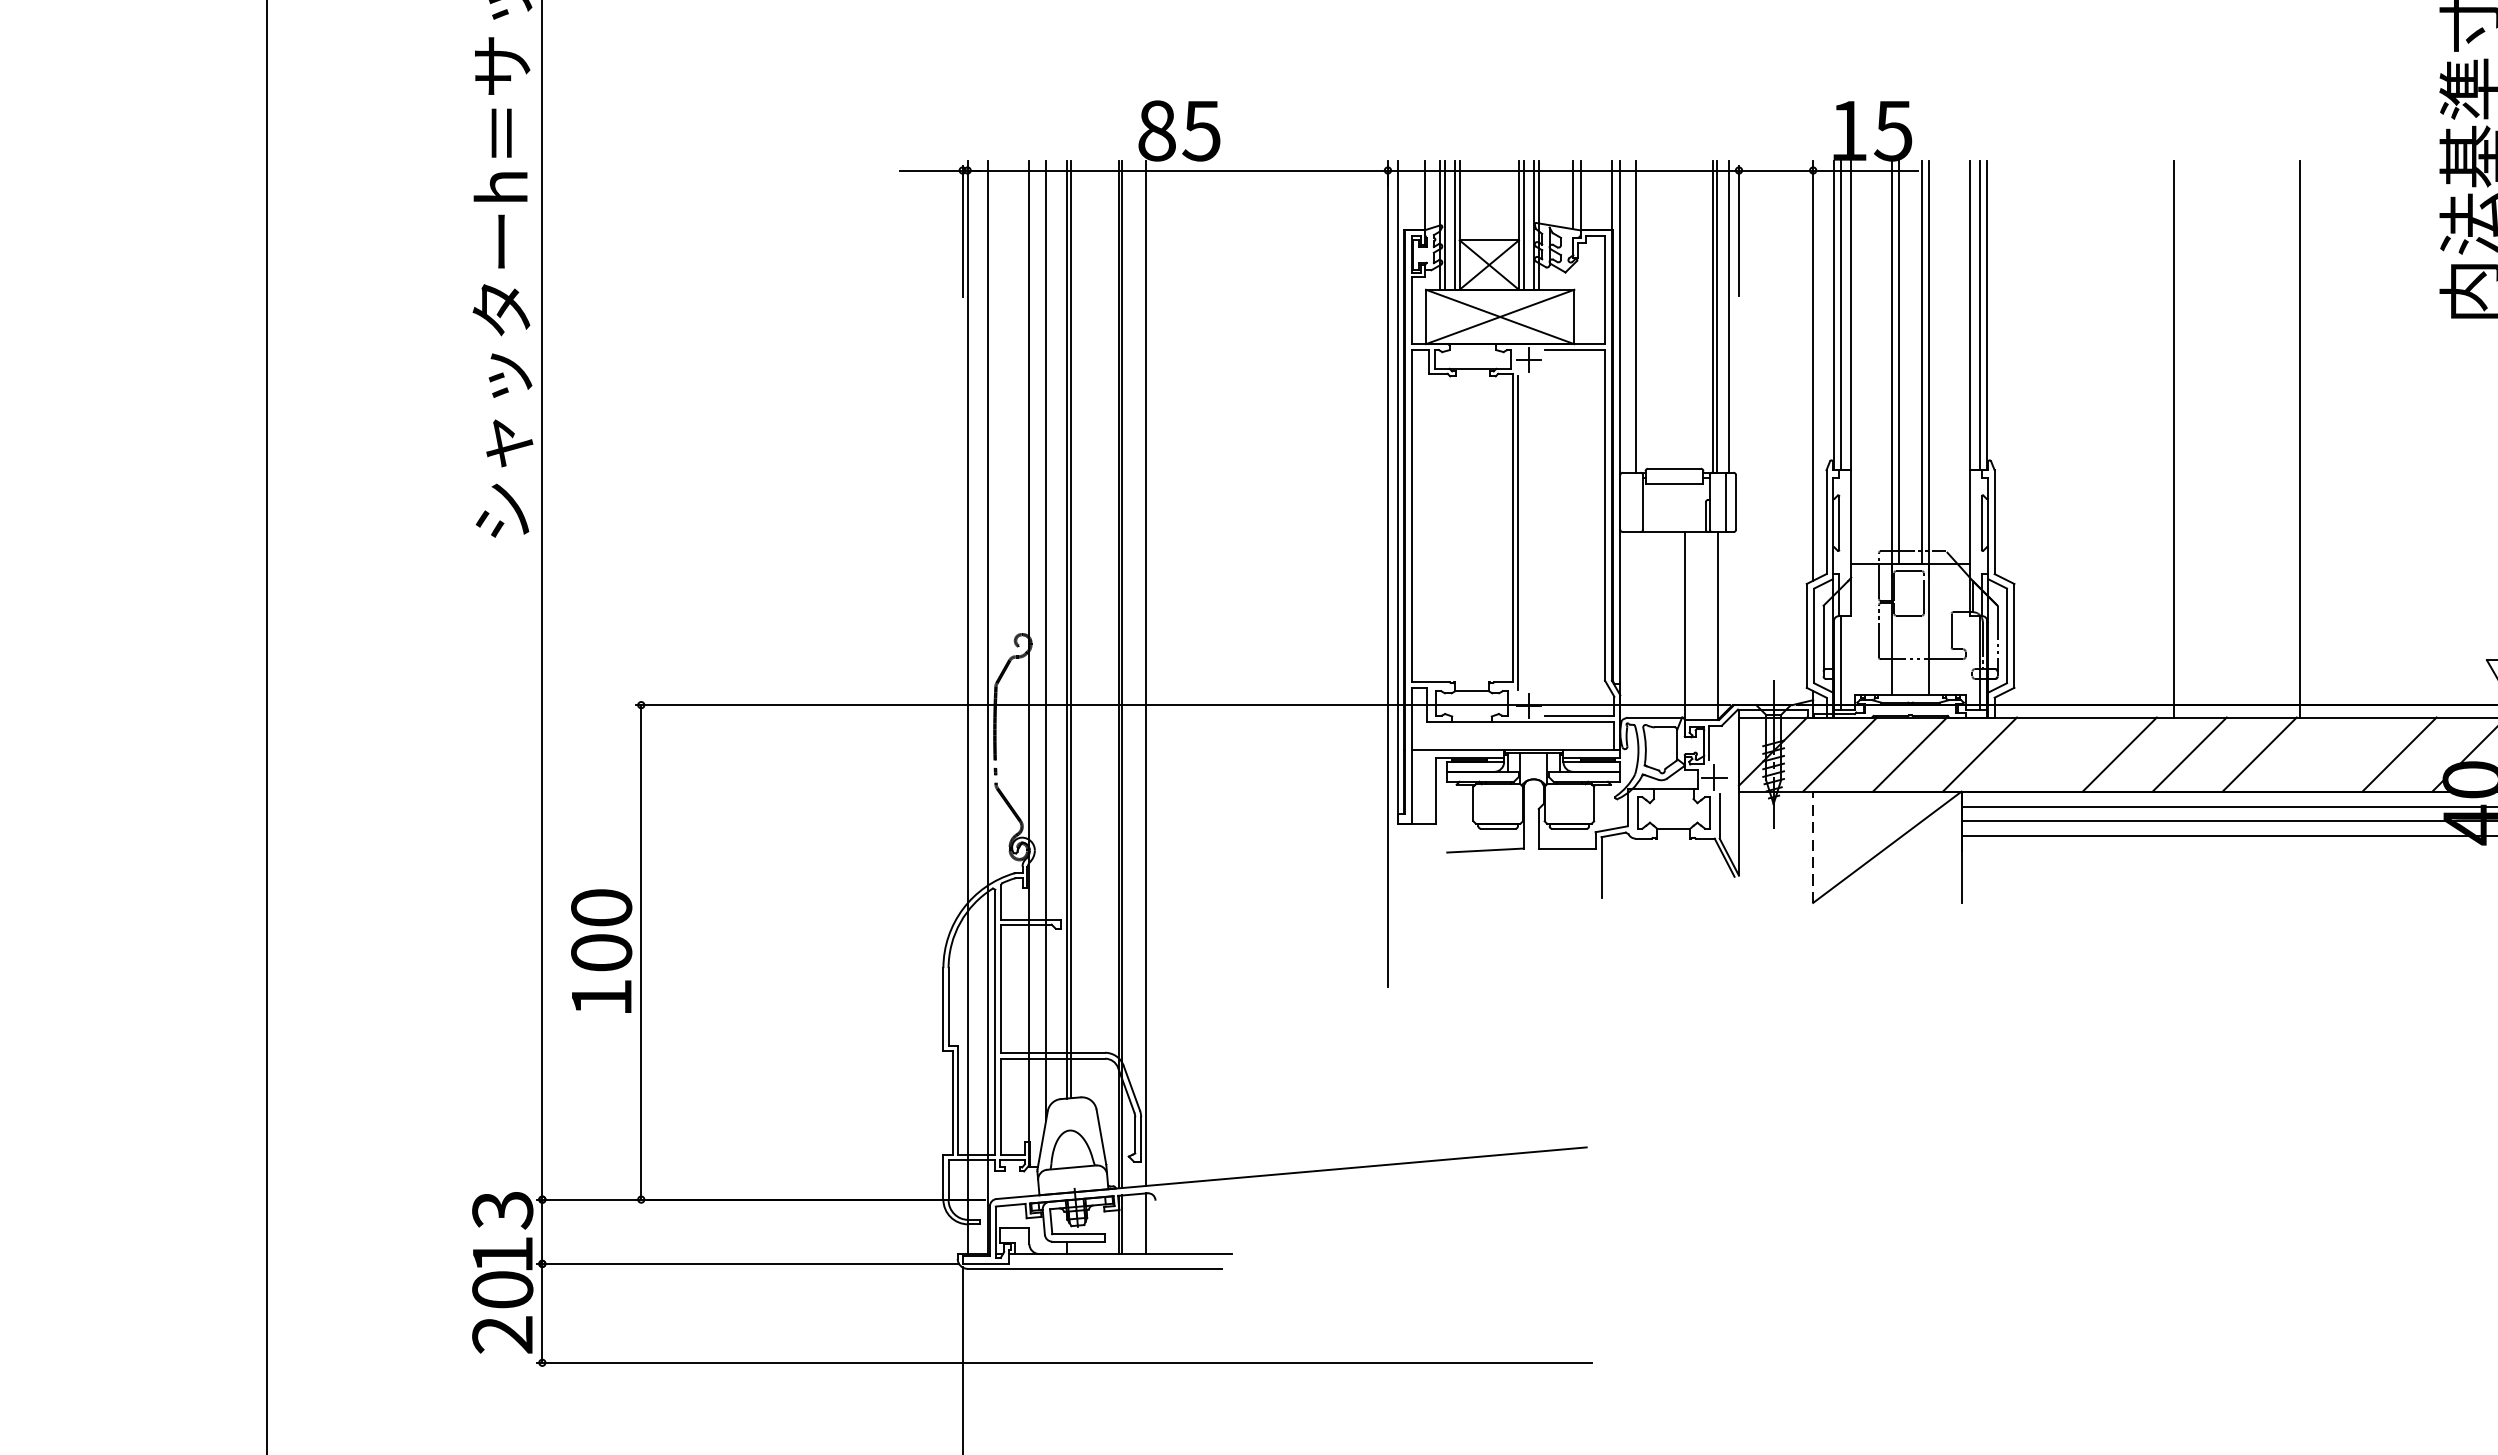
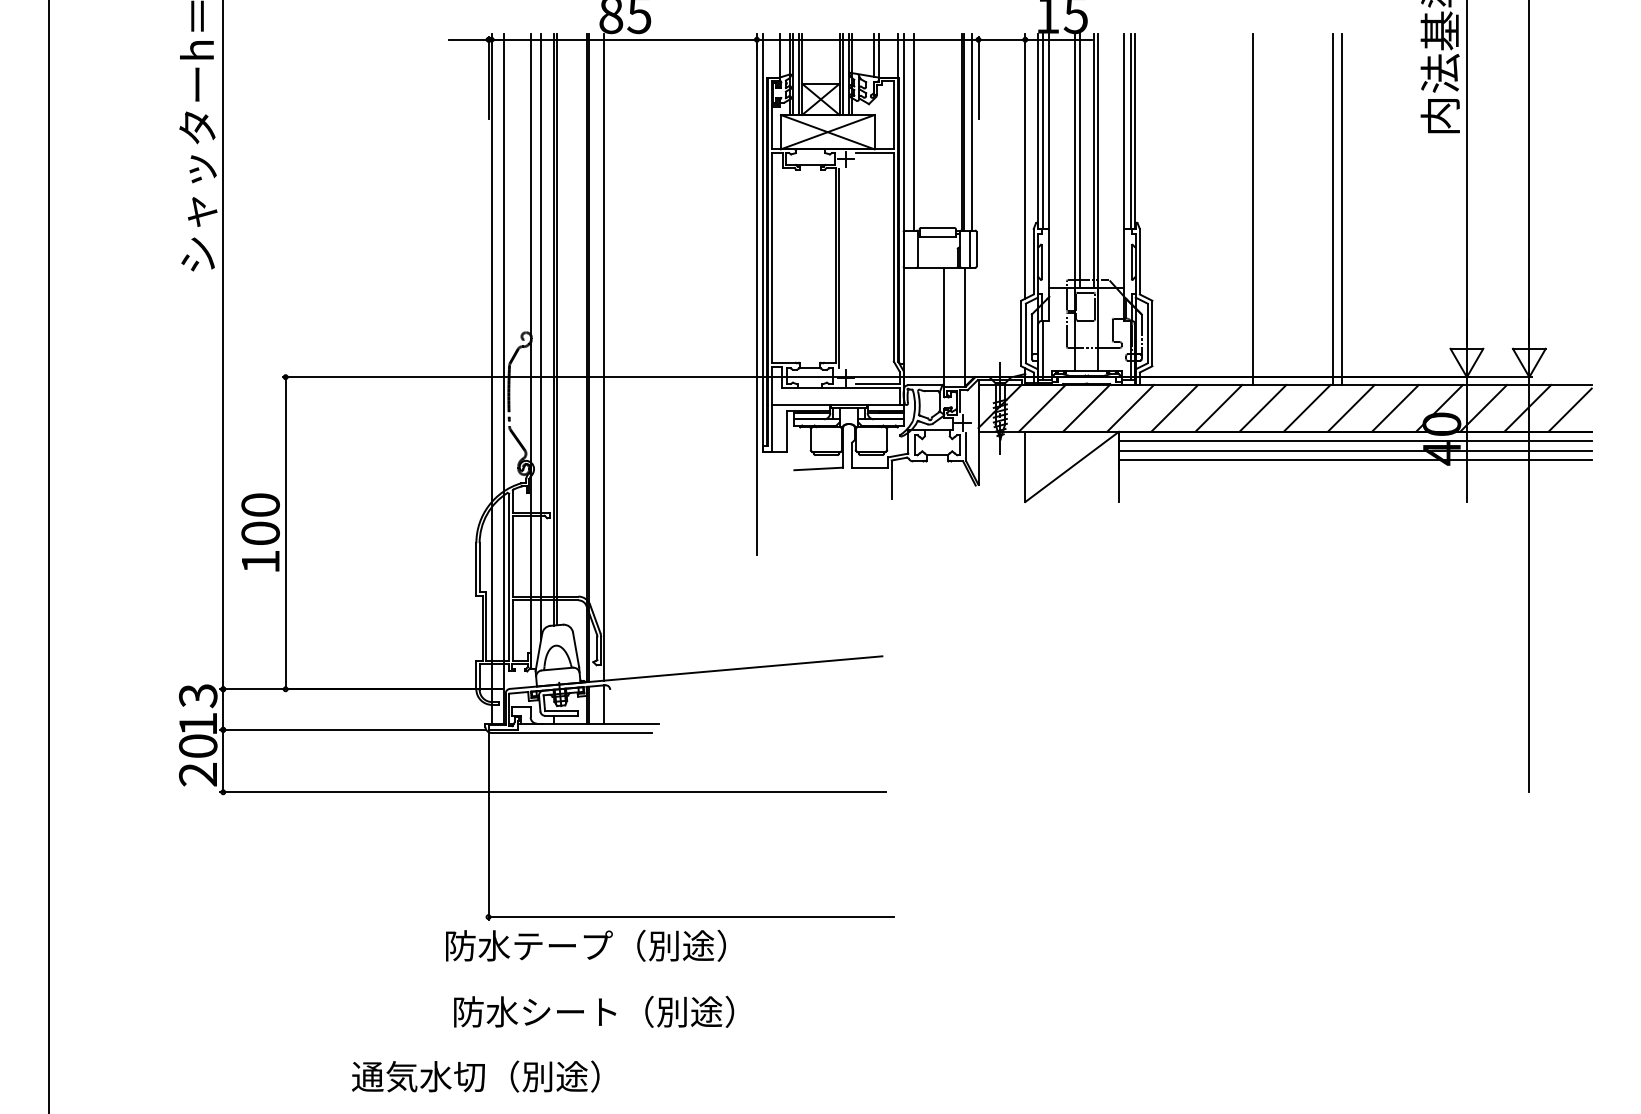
line: (2315, 439) -> (1342, 209), added
line: (2049, 753) -> (1174, 407), added
line: (2328, 753) -> (1350, 407), added
line: (1813, 846) -> (1025, 466), dashed -> solid

